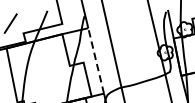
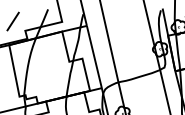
line: (96, 61) -> (94, 57), dashed -> solid

